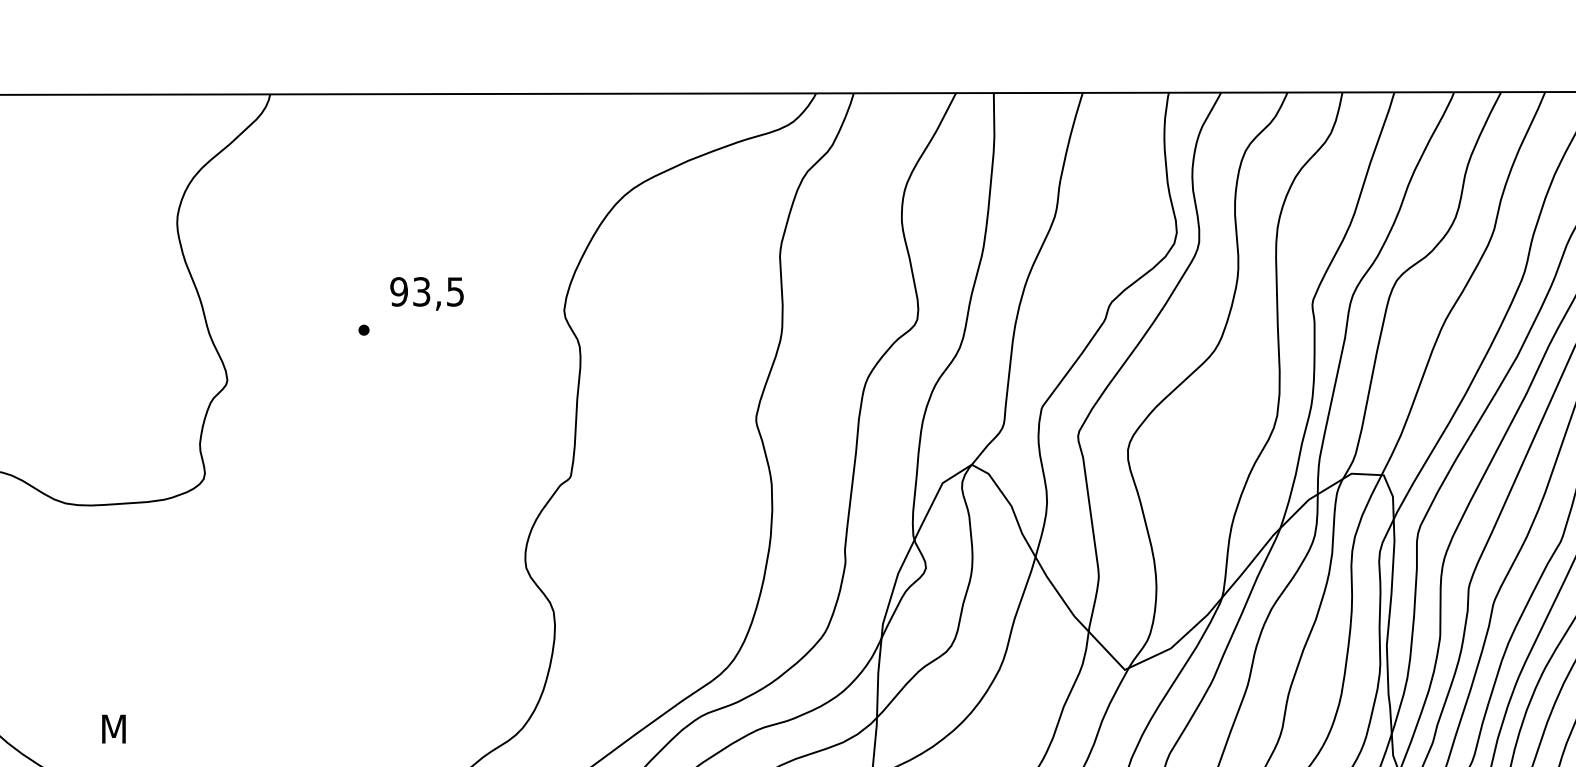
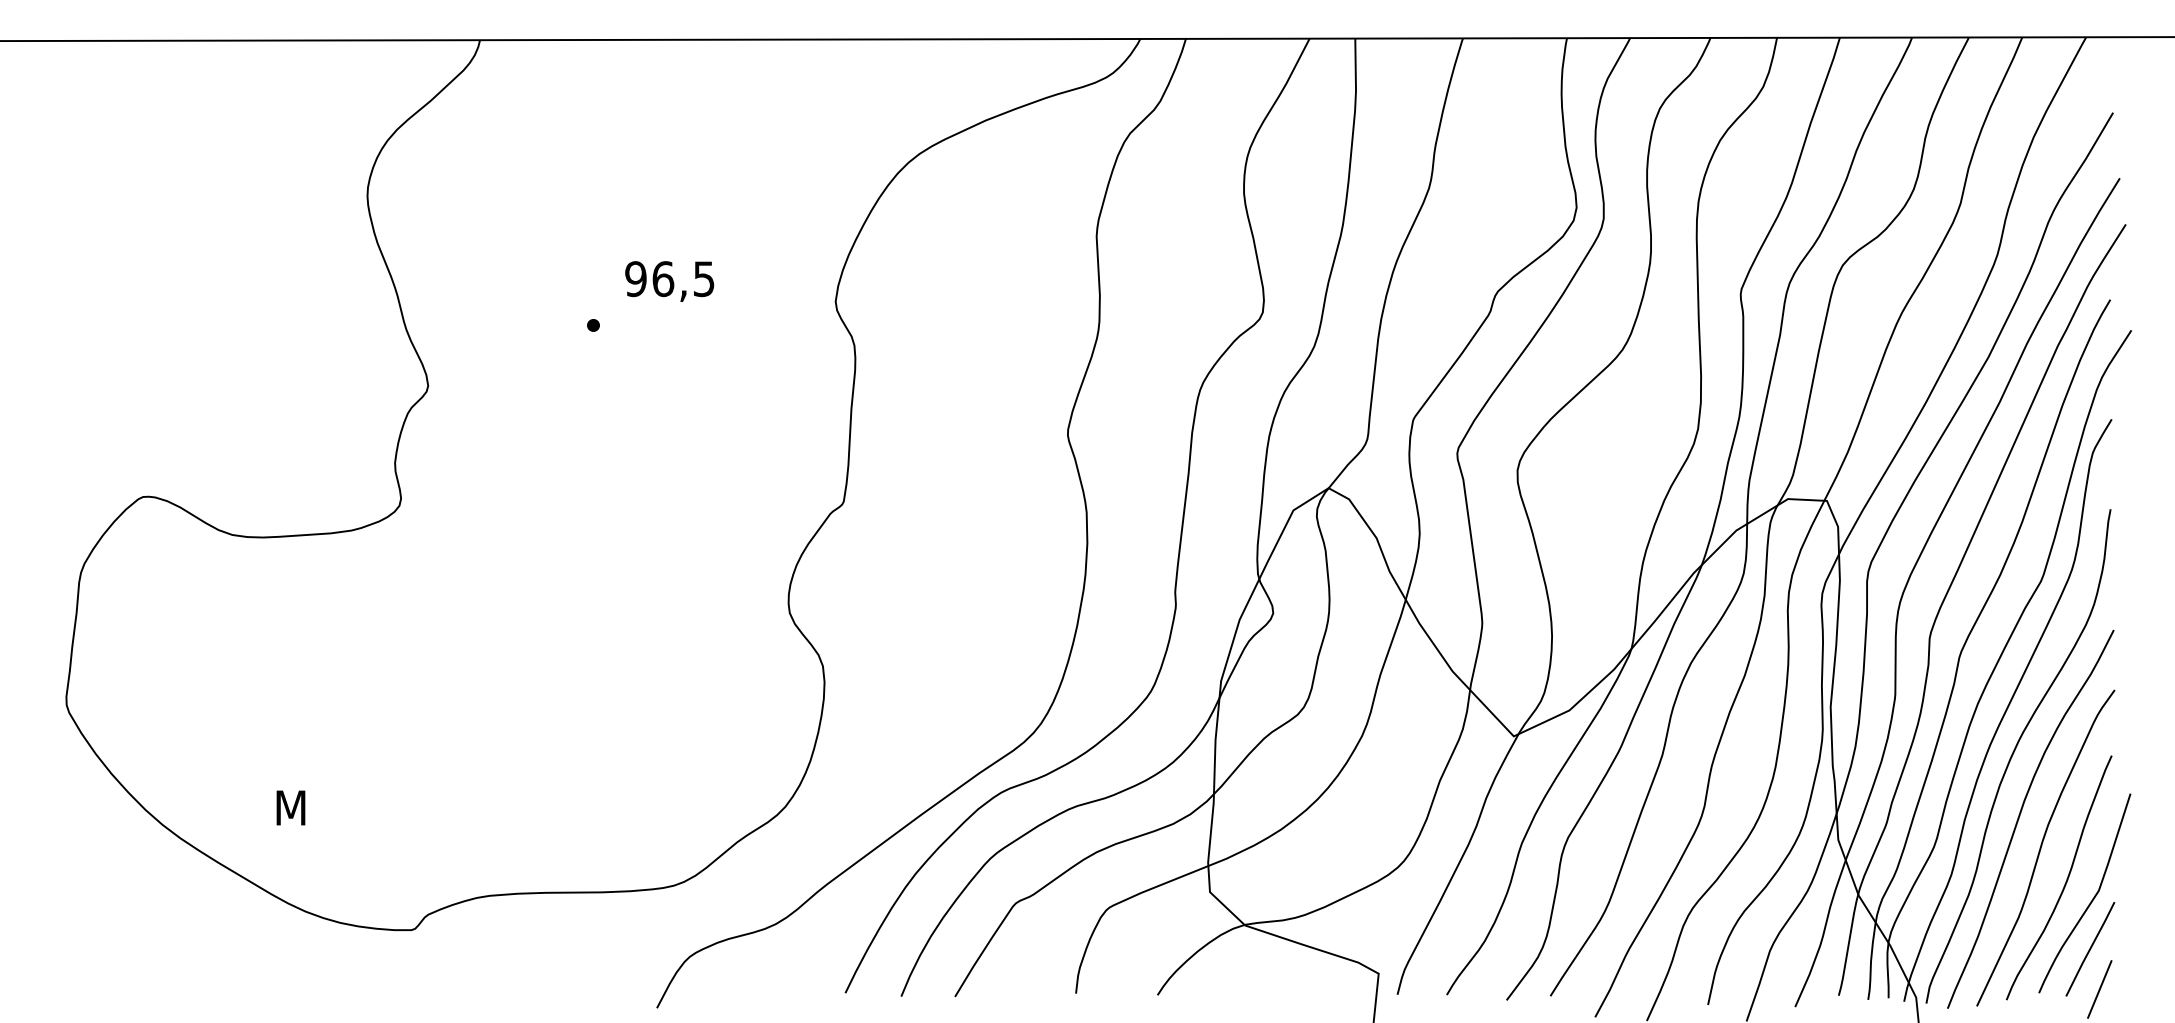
text: (421, 292) -> (663, 279), 93,5 -> 96,5

